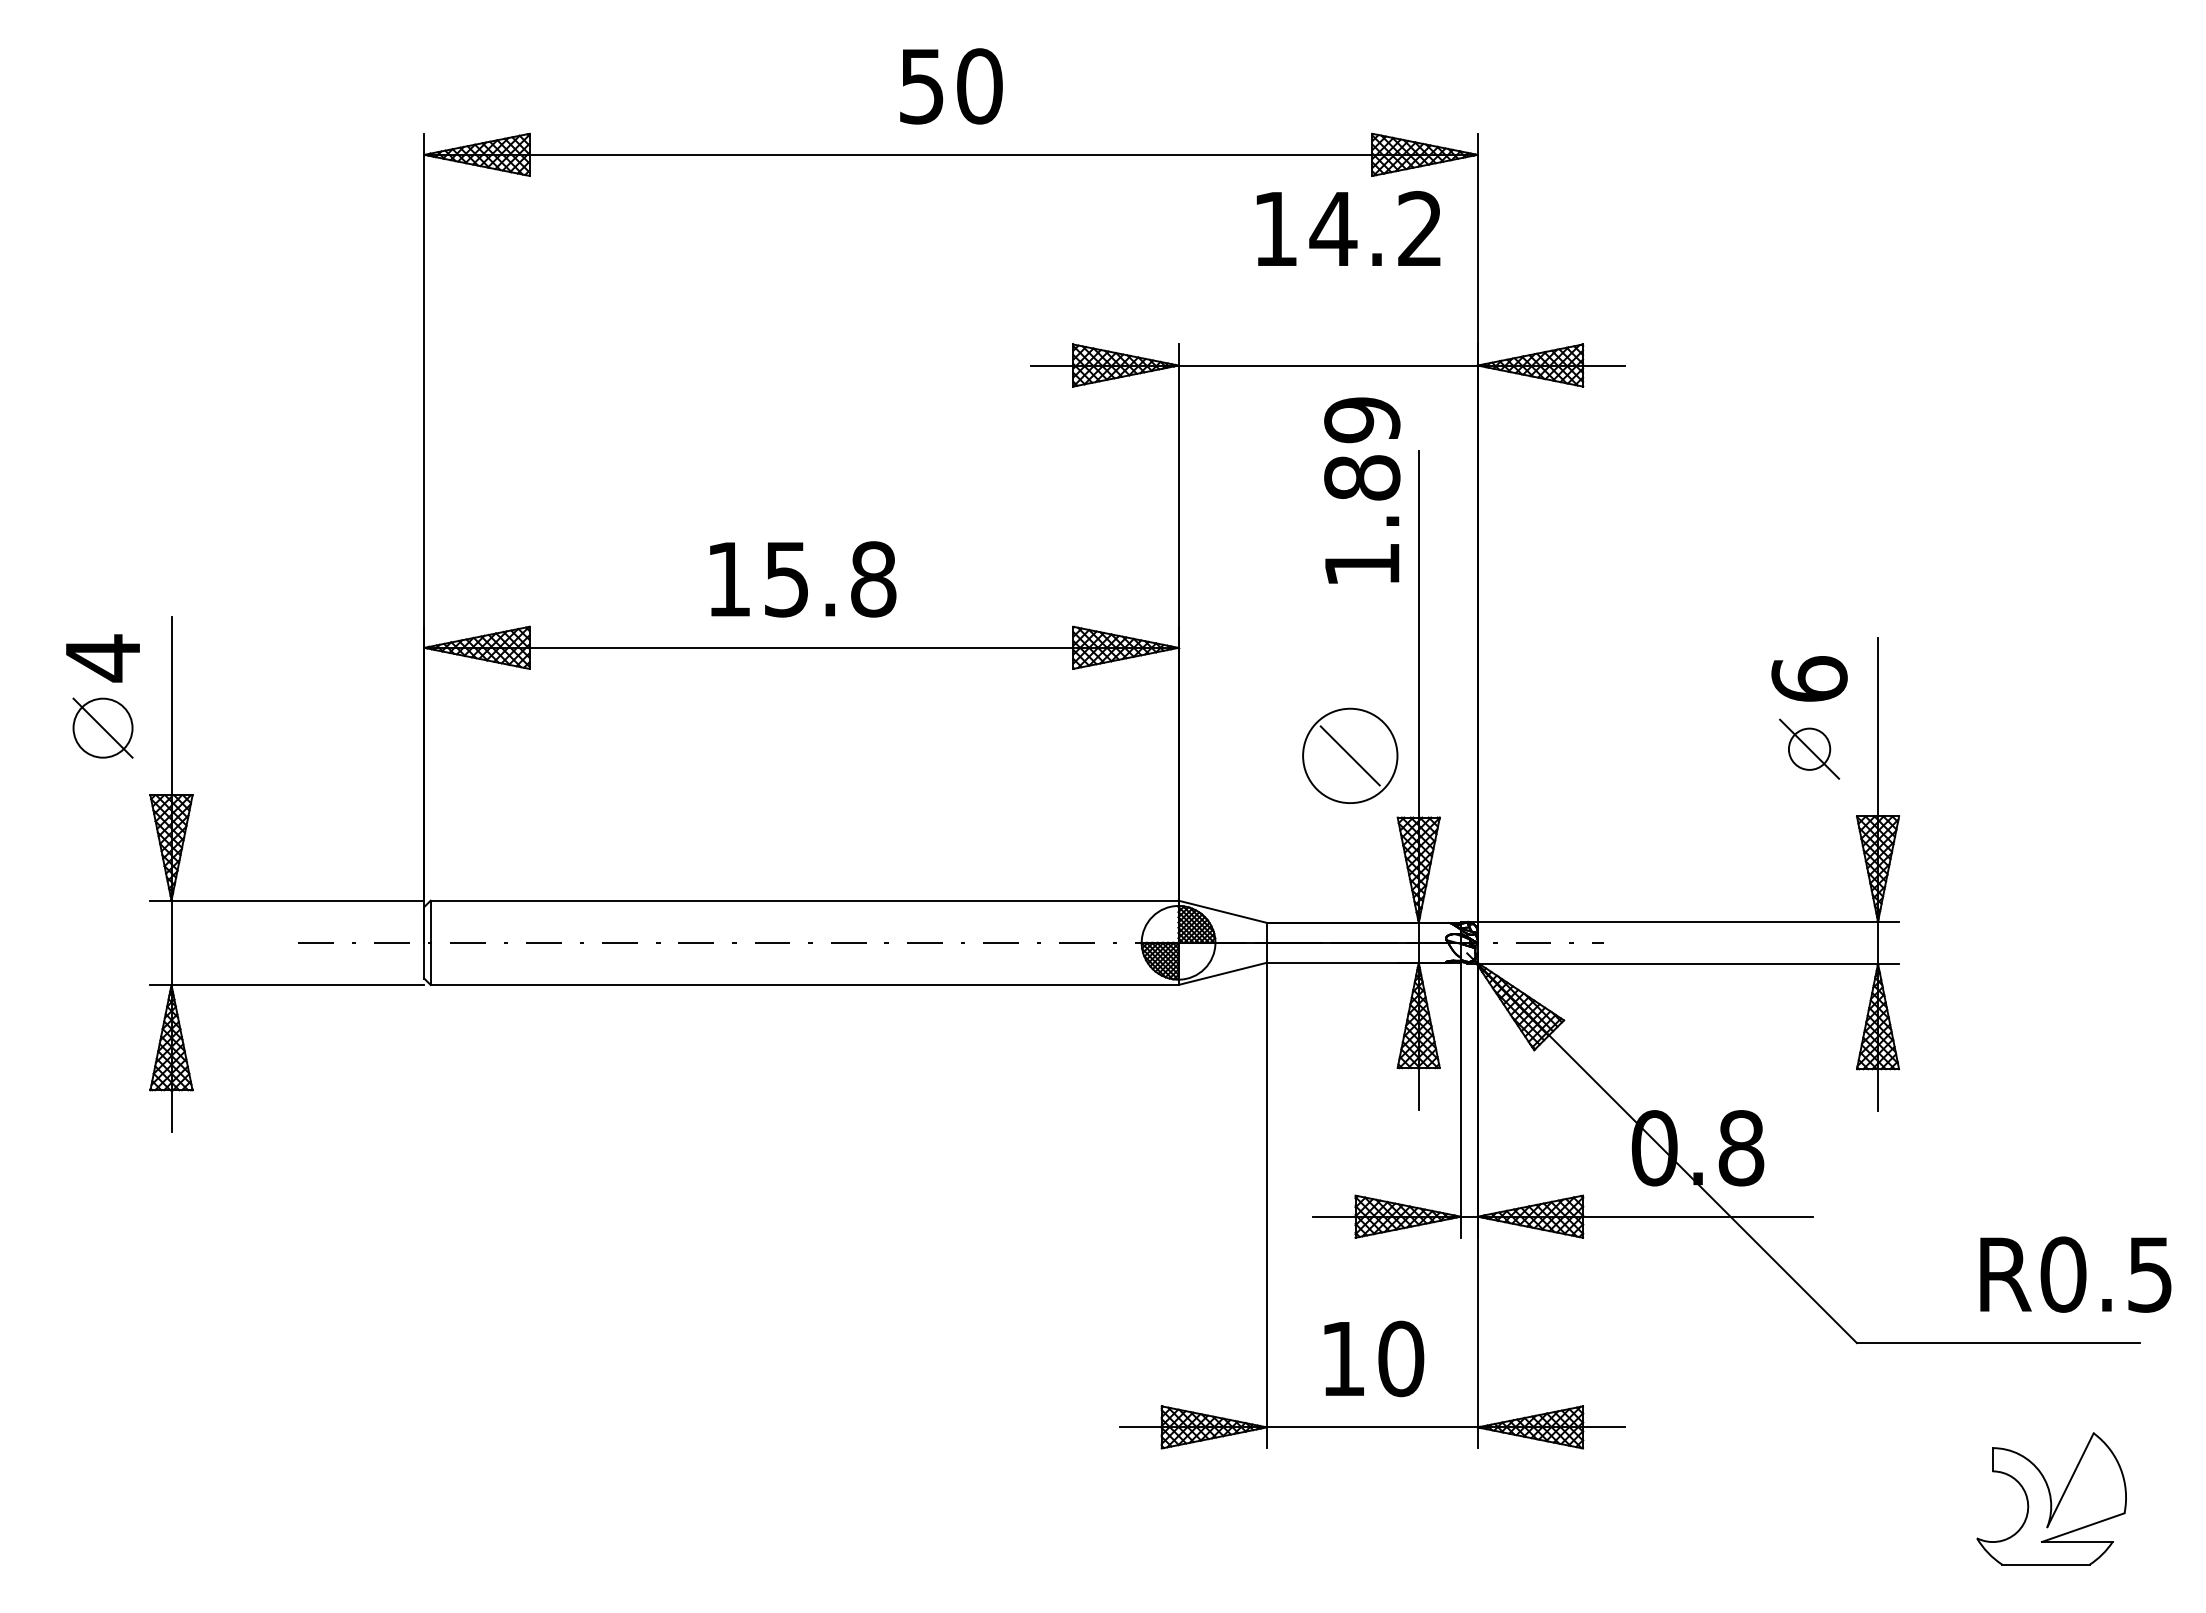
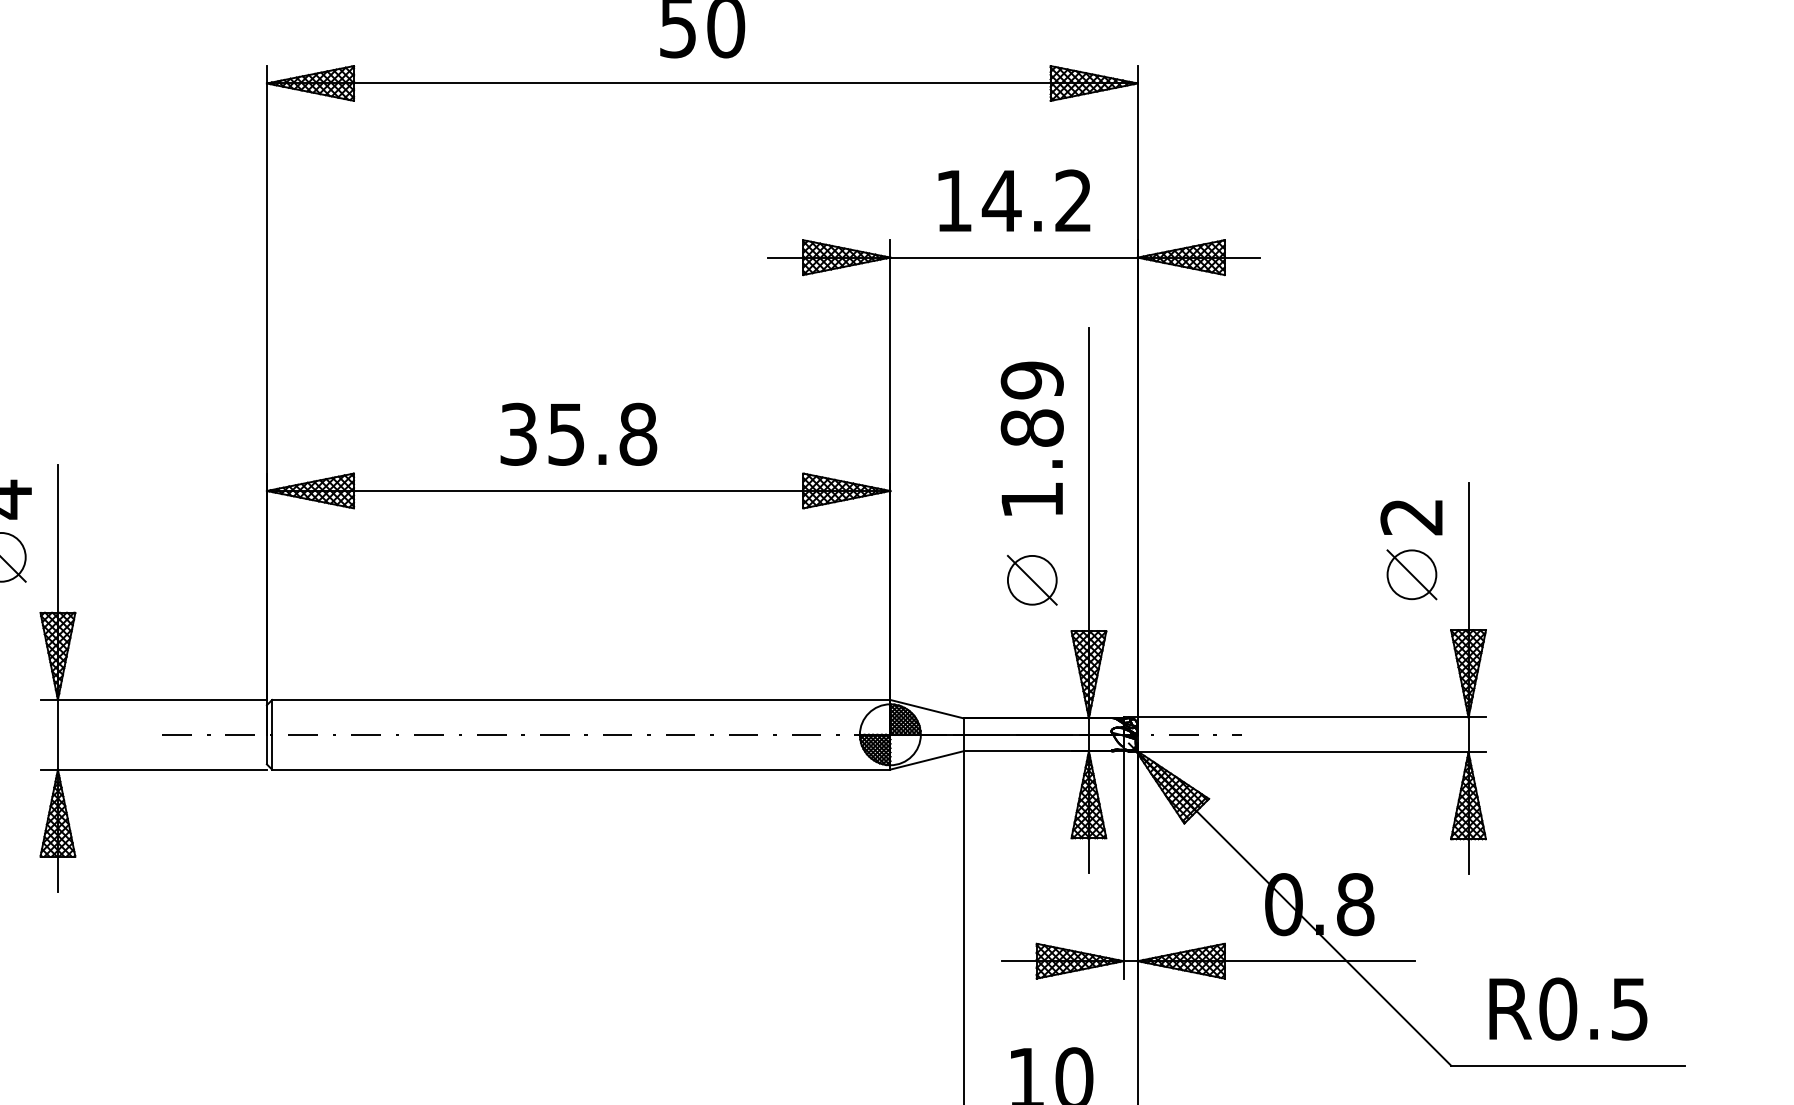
text: (1348, 228) -> (1014, 200), moved
text: (1362, 490) -> (1032, 438), moved
text: (728, 579) -> (518, 434), 15.8 -> 35.8
text: (1809, 678) -> (1411, 516), 6 -> 2
circle: (1809, 748) -> (1411, 574), size x1.43
circle: (1349, 755) -> (1031, 579), size x0.62
text: (2075, 1274) -> (1568, 1008), moved

